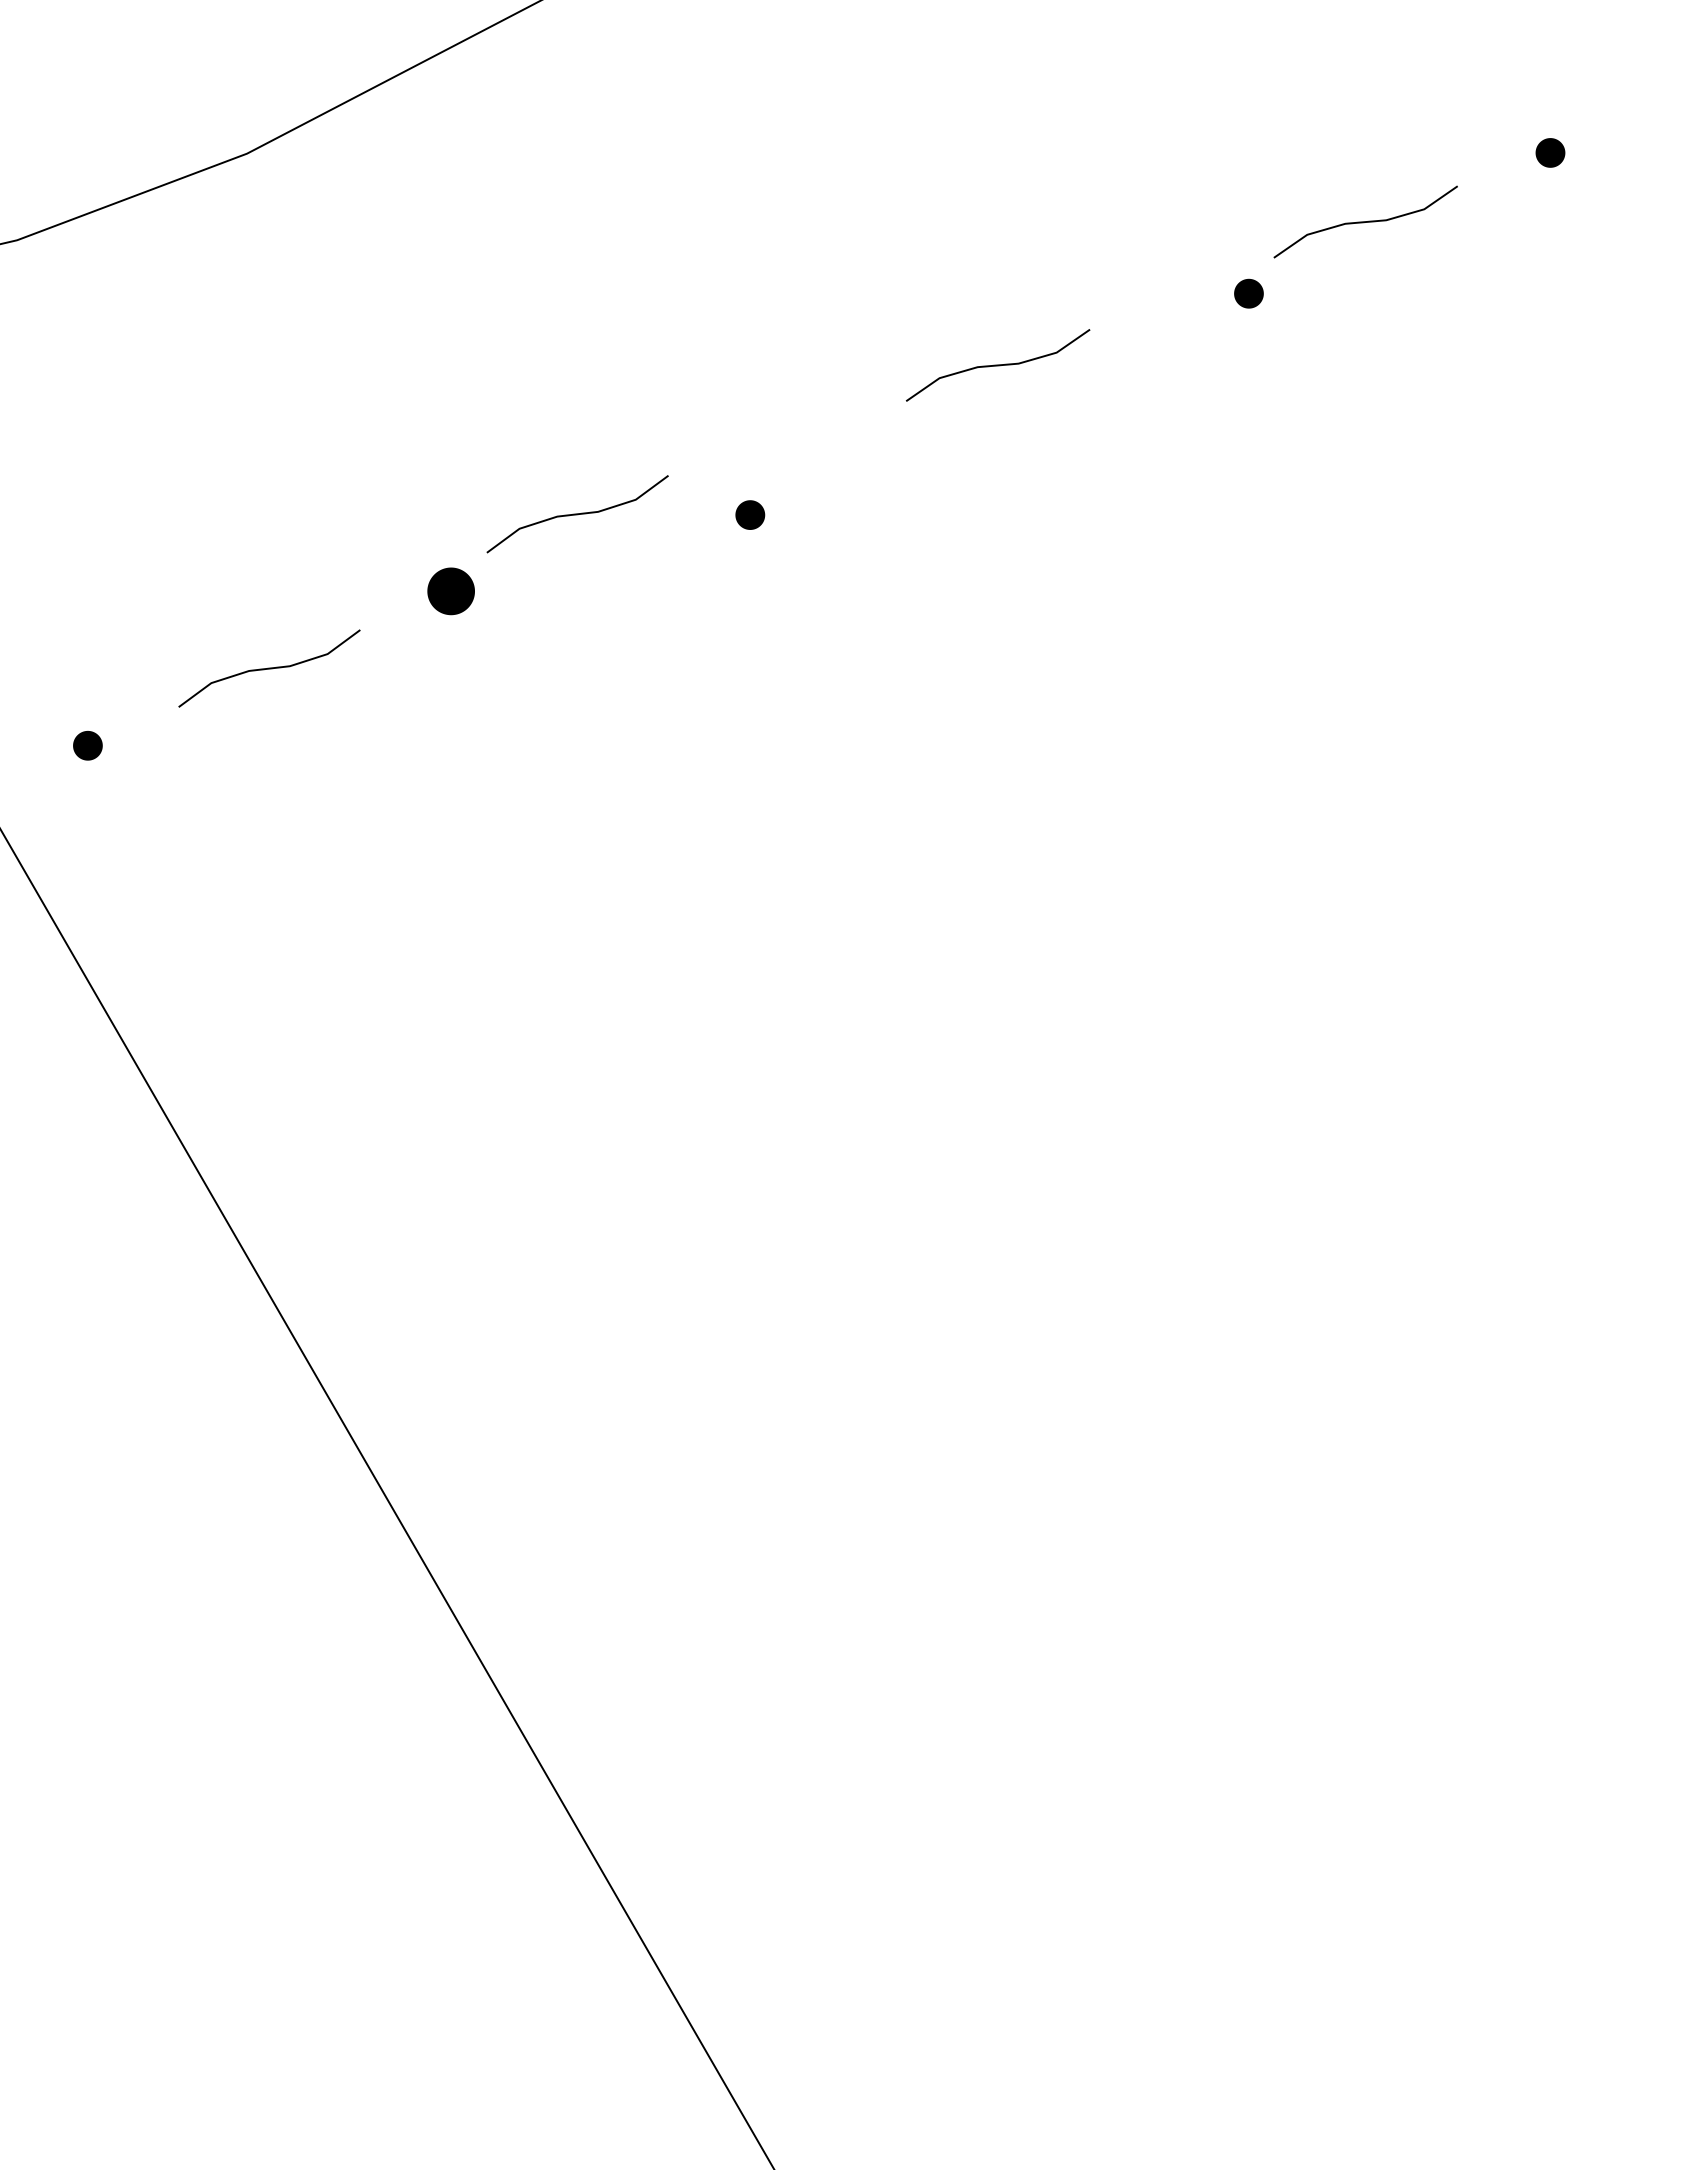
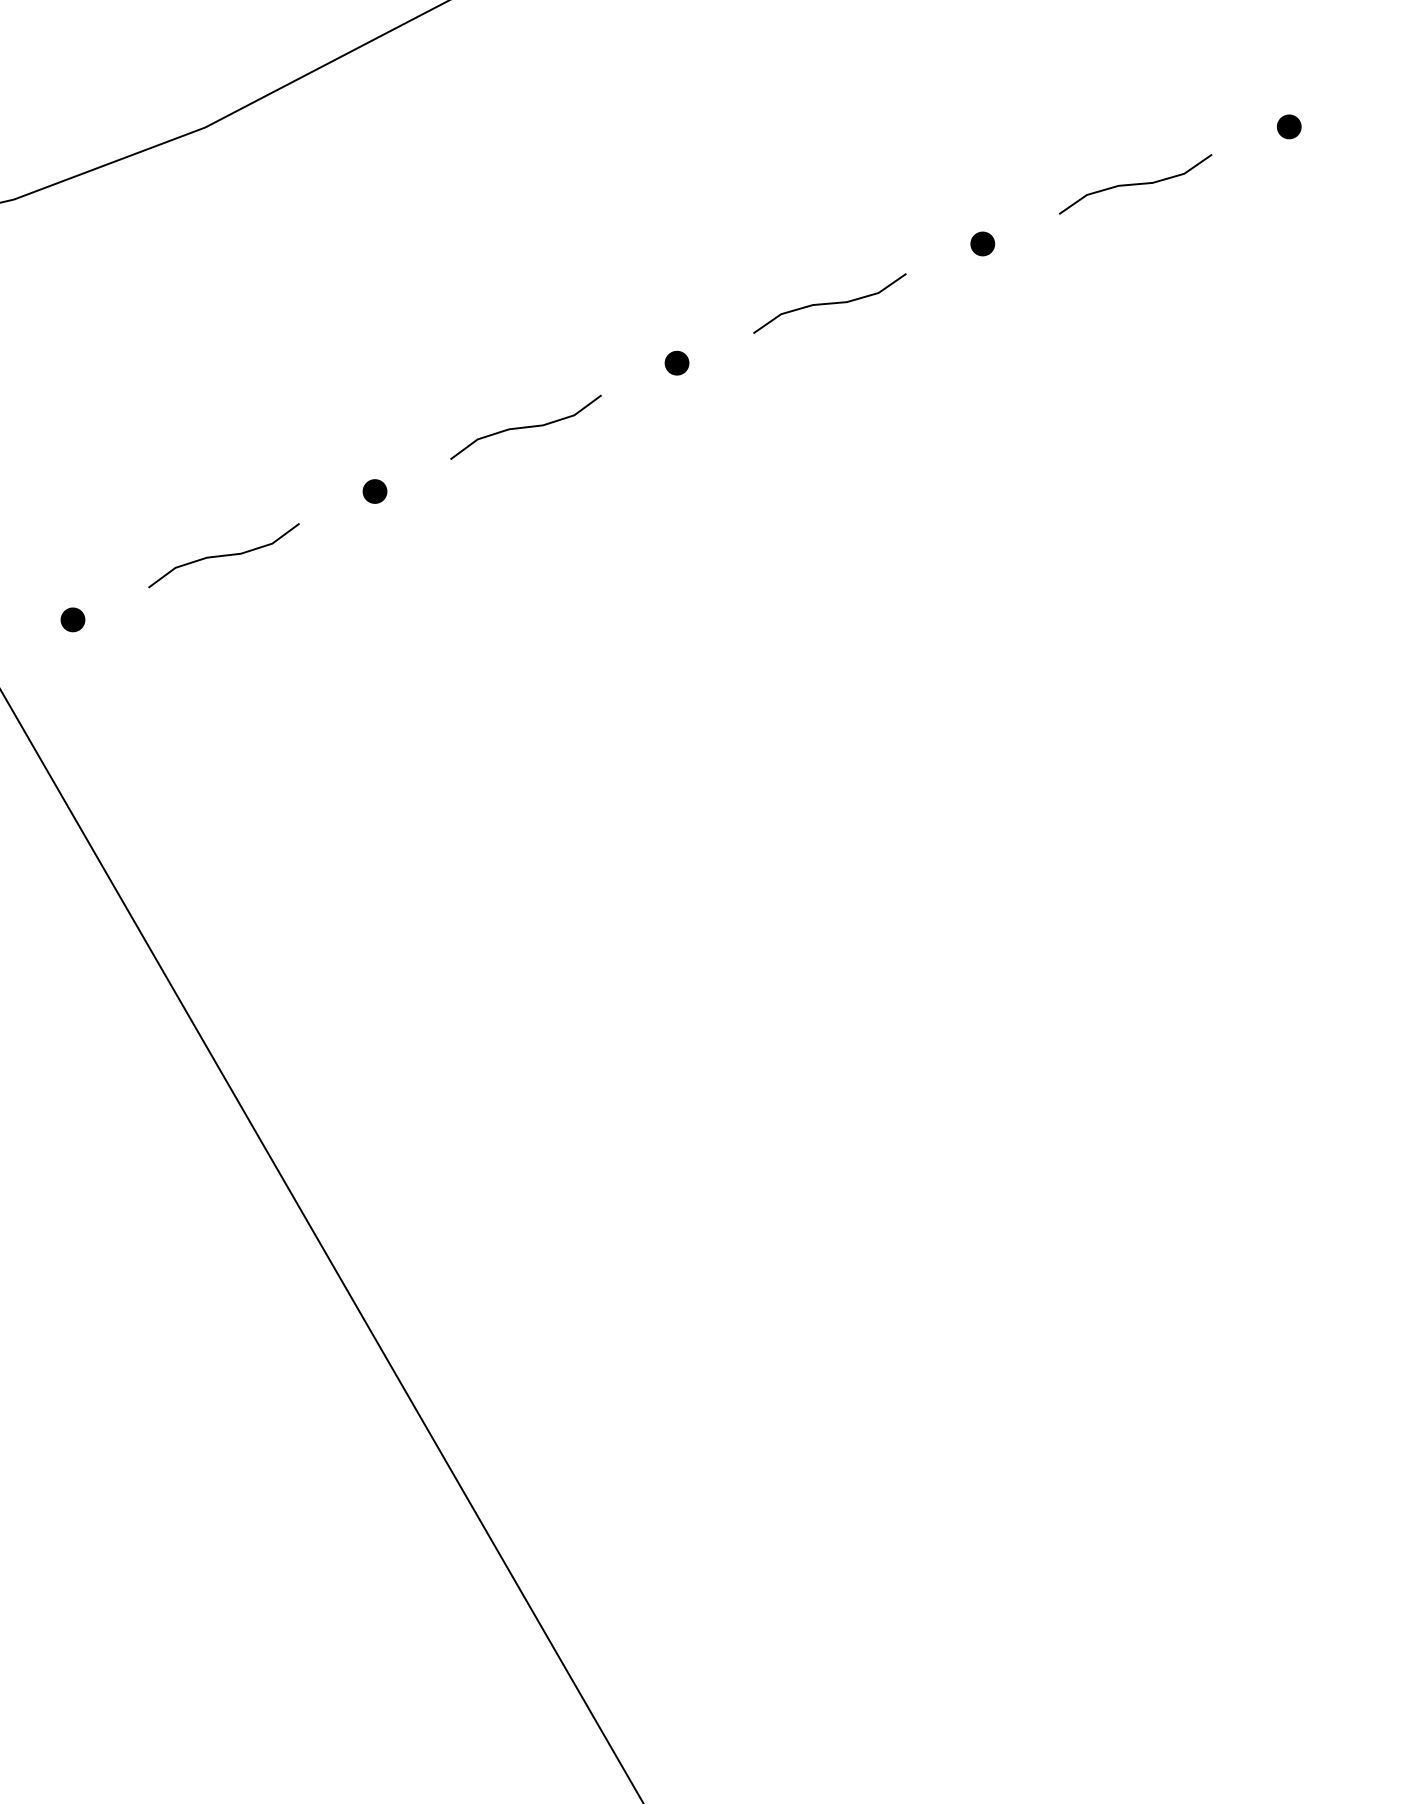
part: (1248, 293) -> (982, 243), moved
curve: (577, 514) -> (525, 427), moved
part: (750, 514) -> (677, 362), moved
part: (450, 591) -> (374, 491), size x0.62

